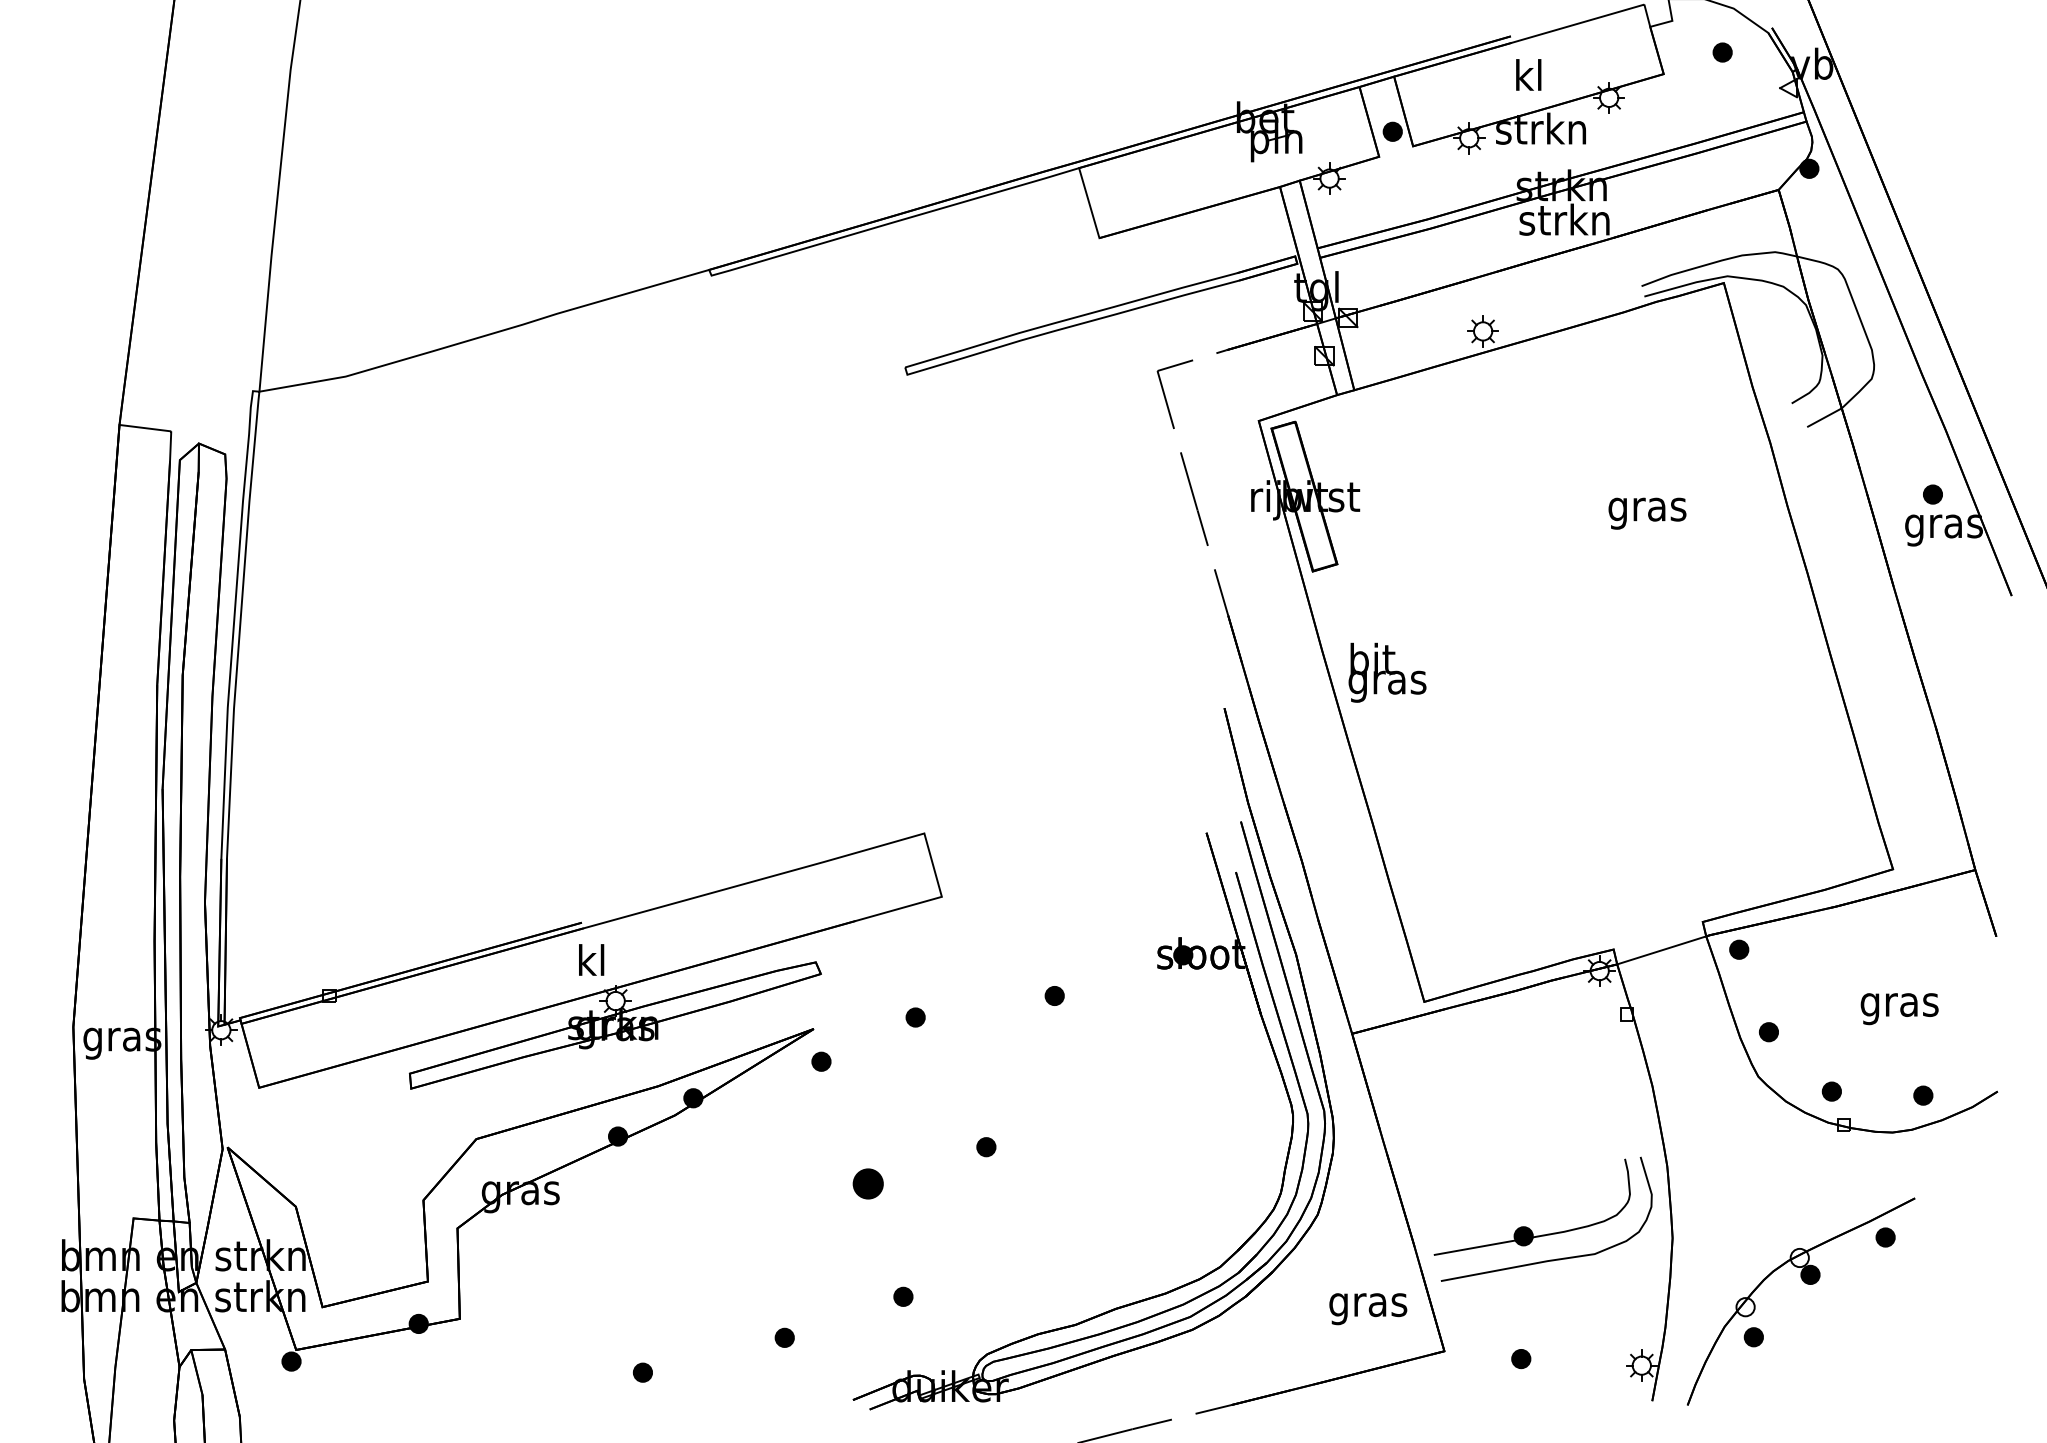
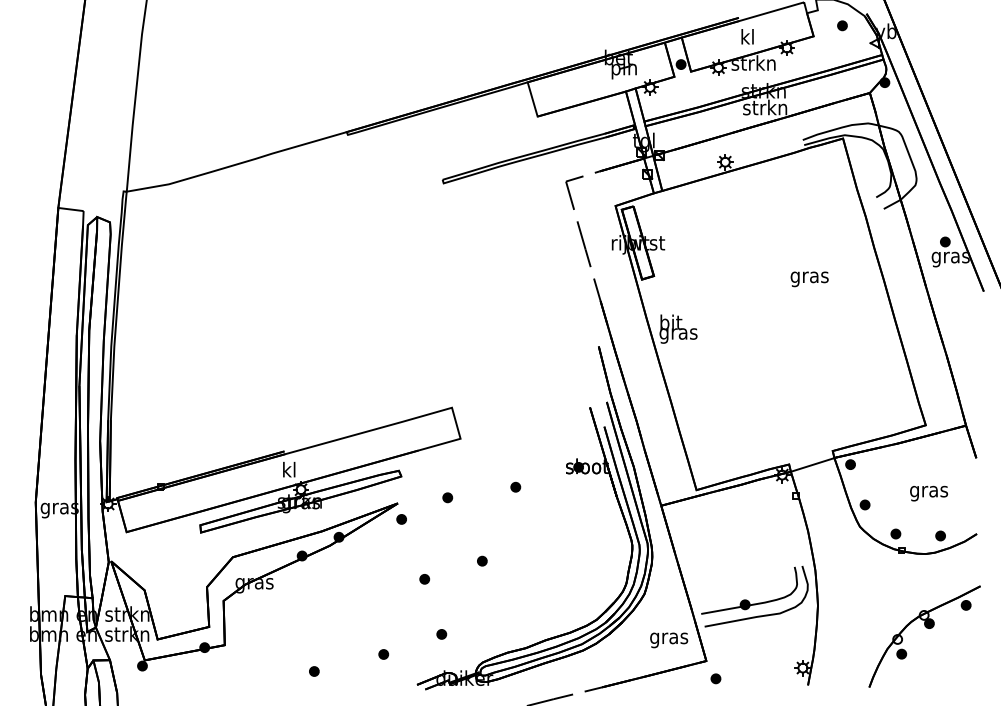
text: (1647, 513) -> (809, 279), moved
part: (868, 1184) -> (424, 579), size x0.62
part: (1804, 1284) -> (926, 628), moved
part: (1520, 1358) -> (715, 678), moved

